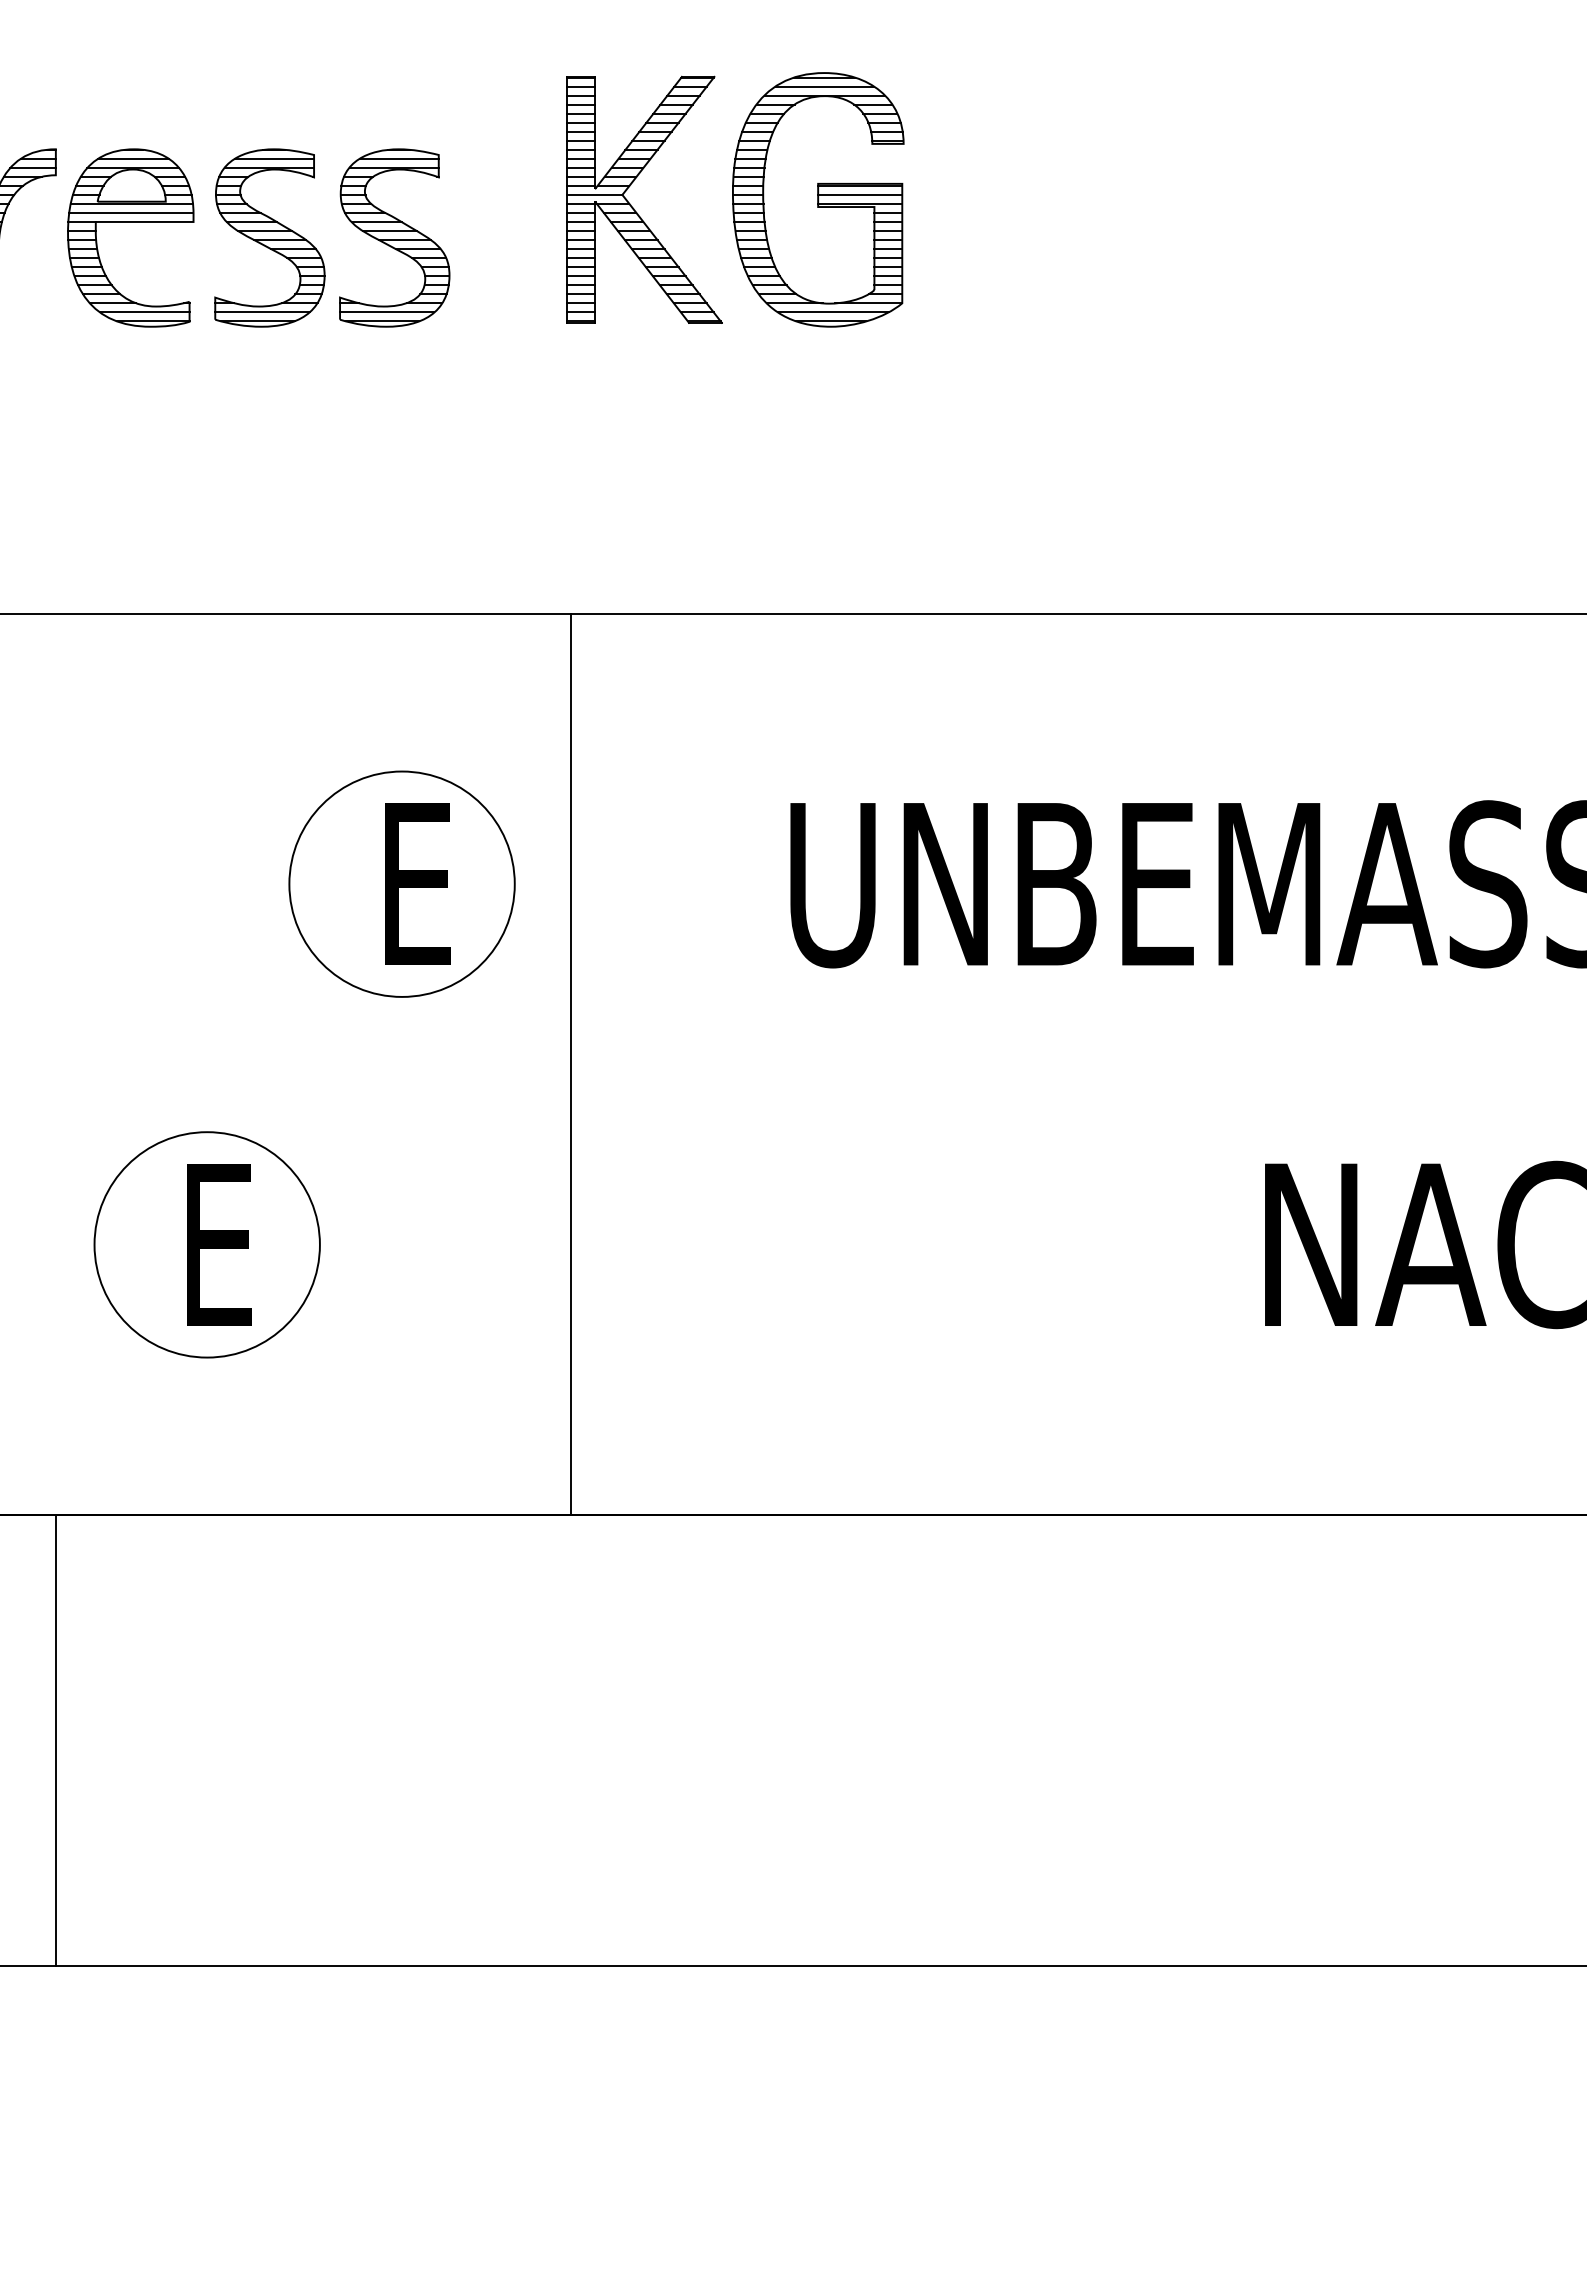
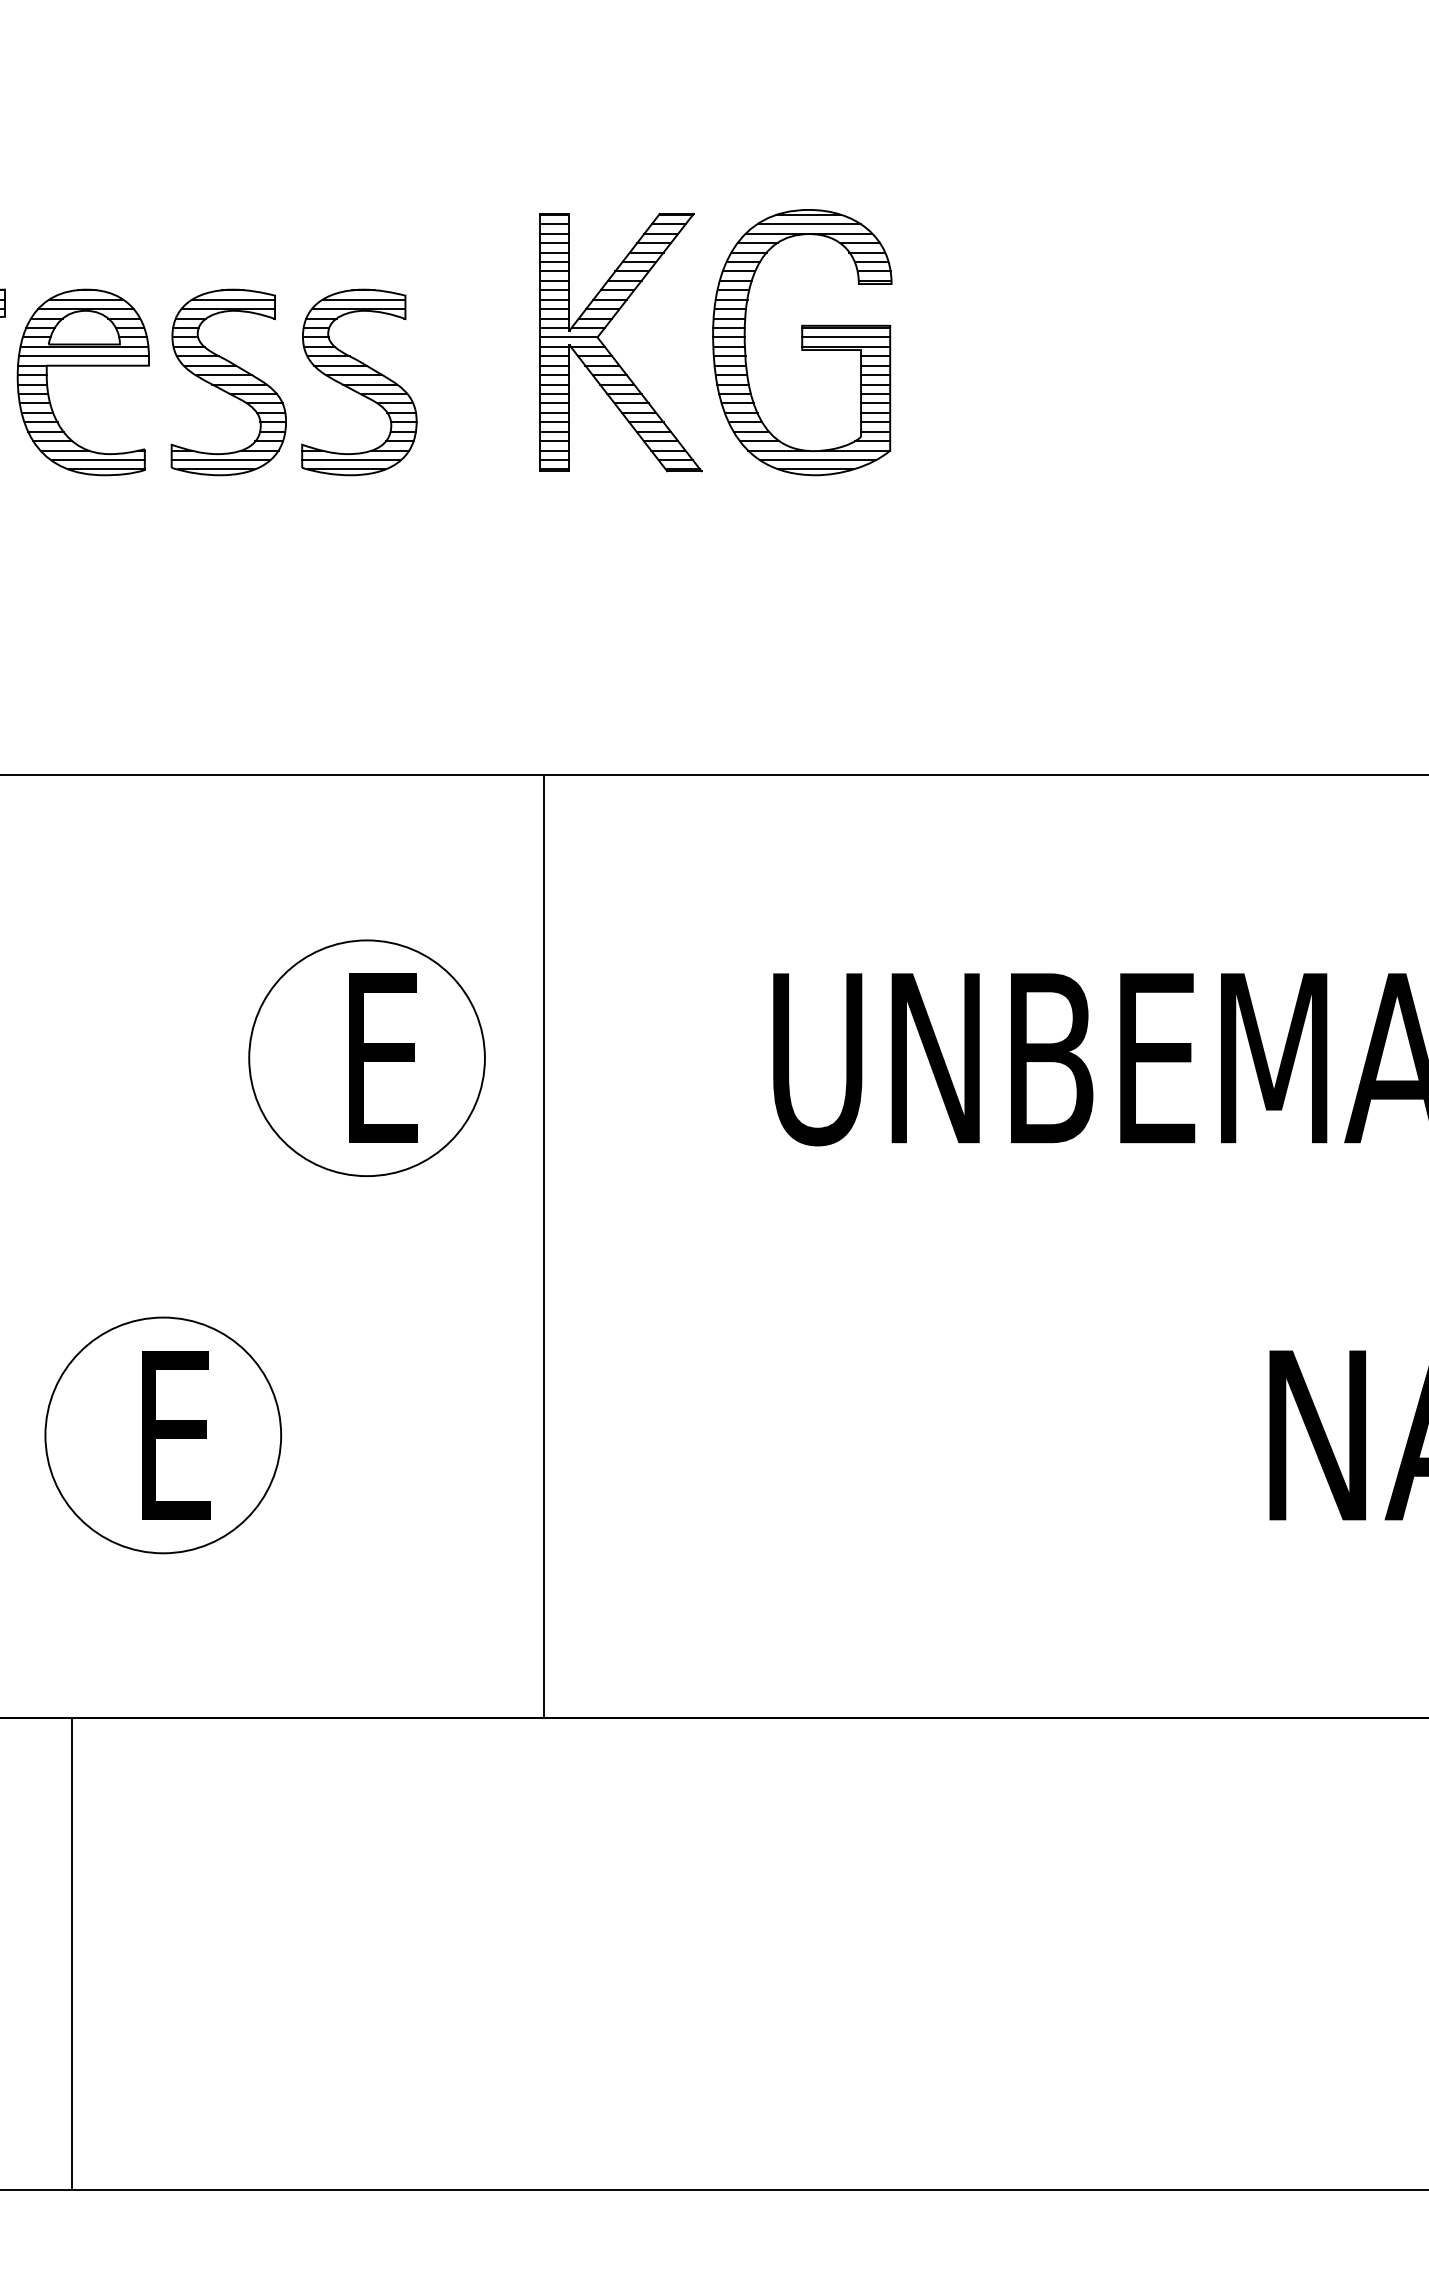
line: (56, 1740) -> (72, 1953), moved

